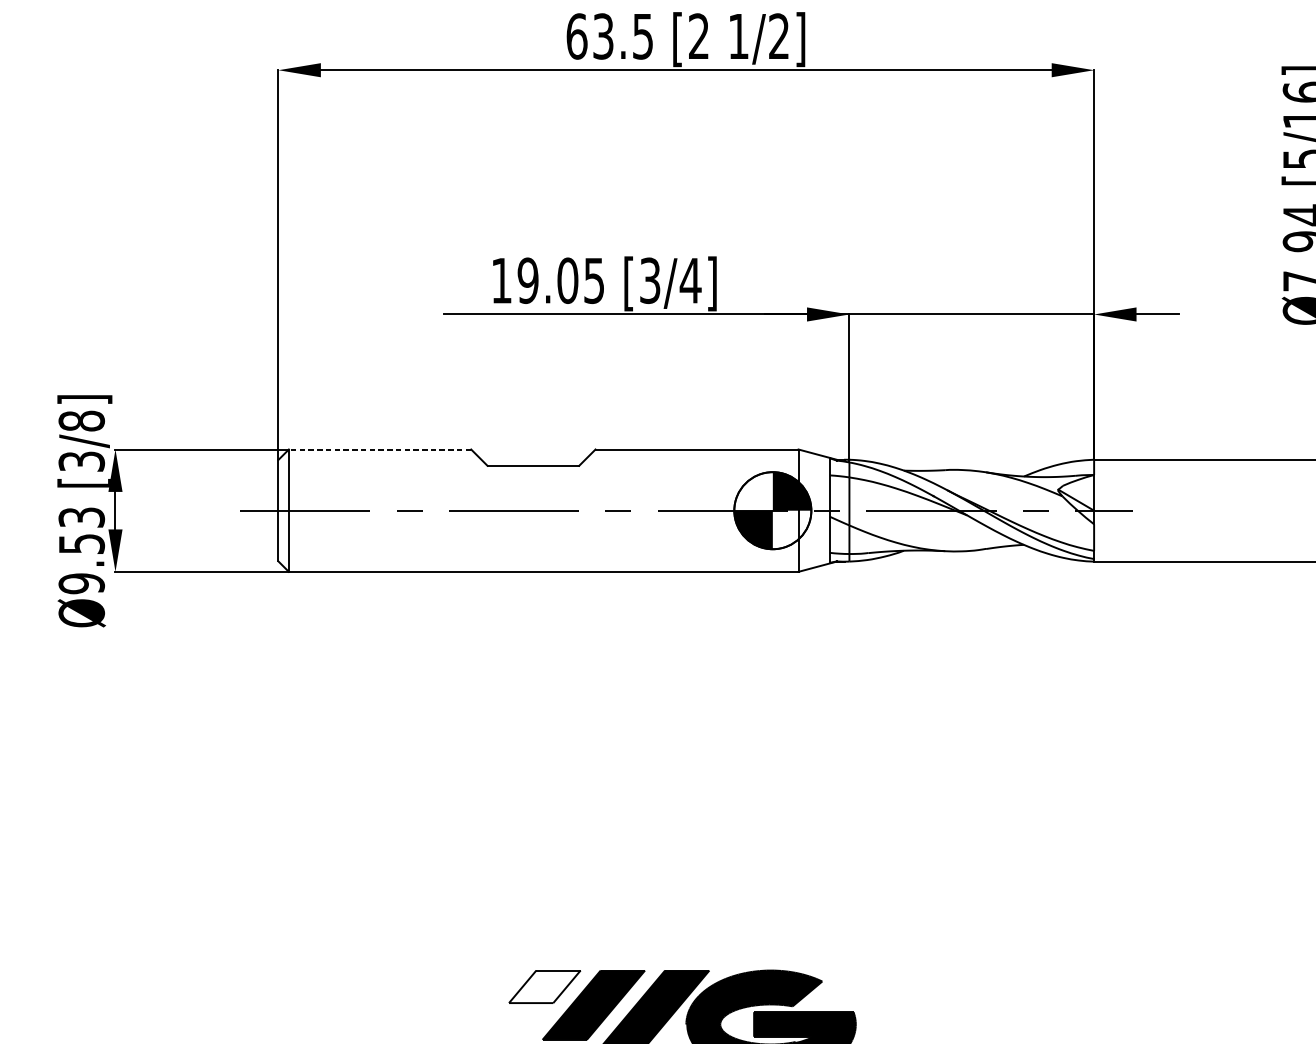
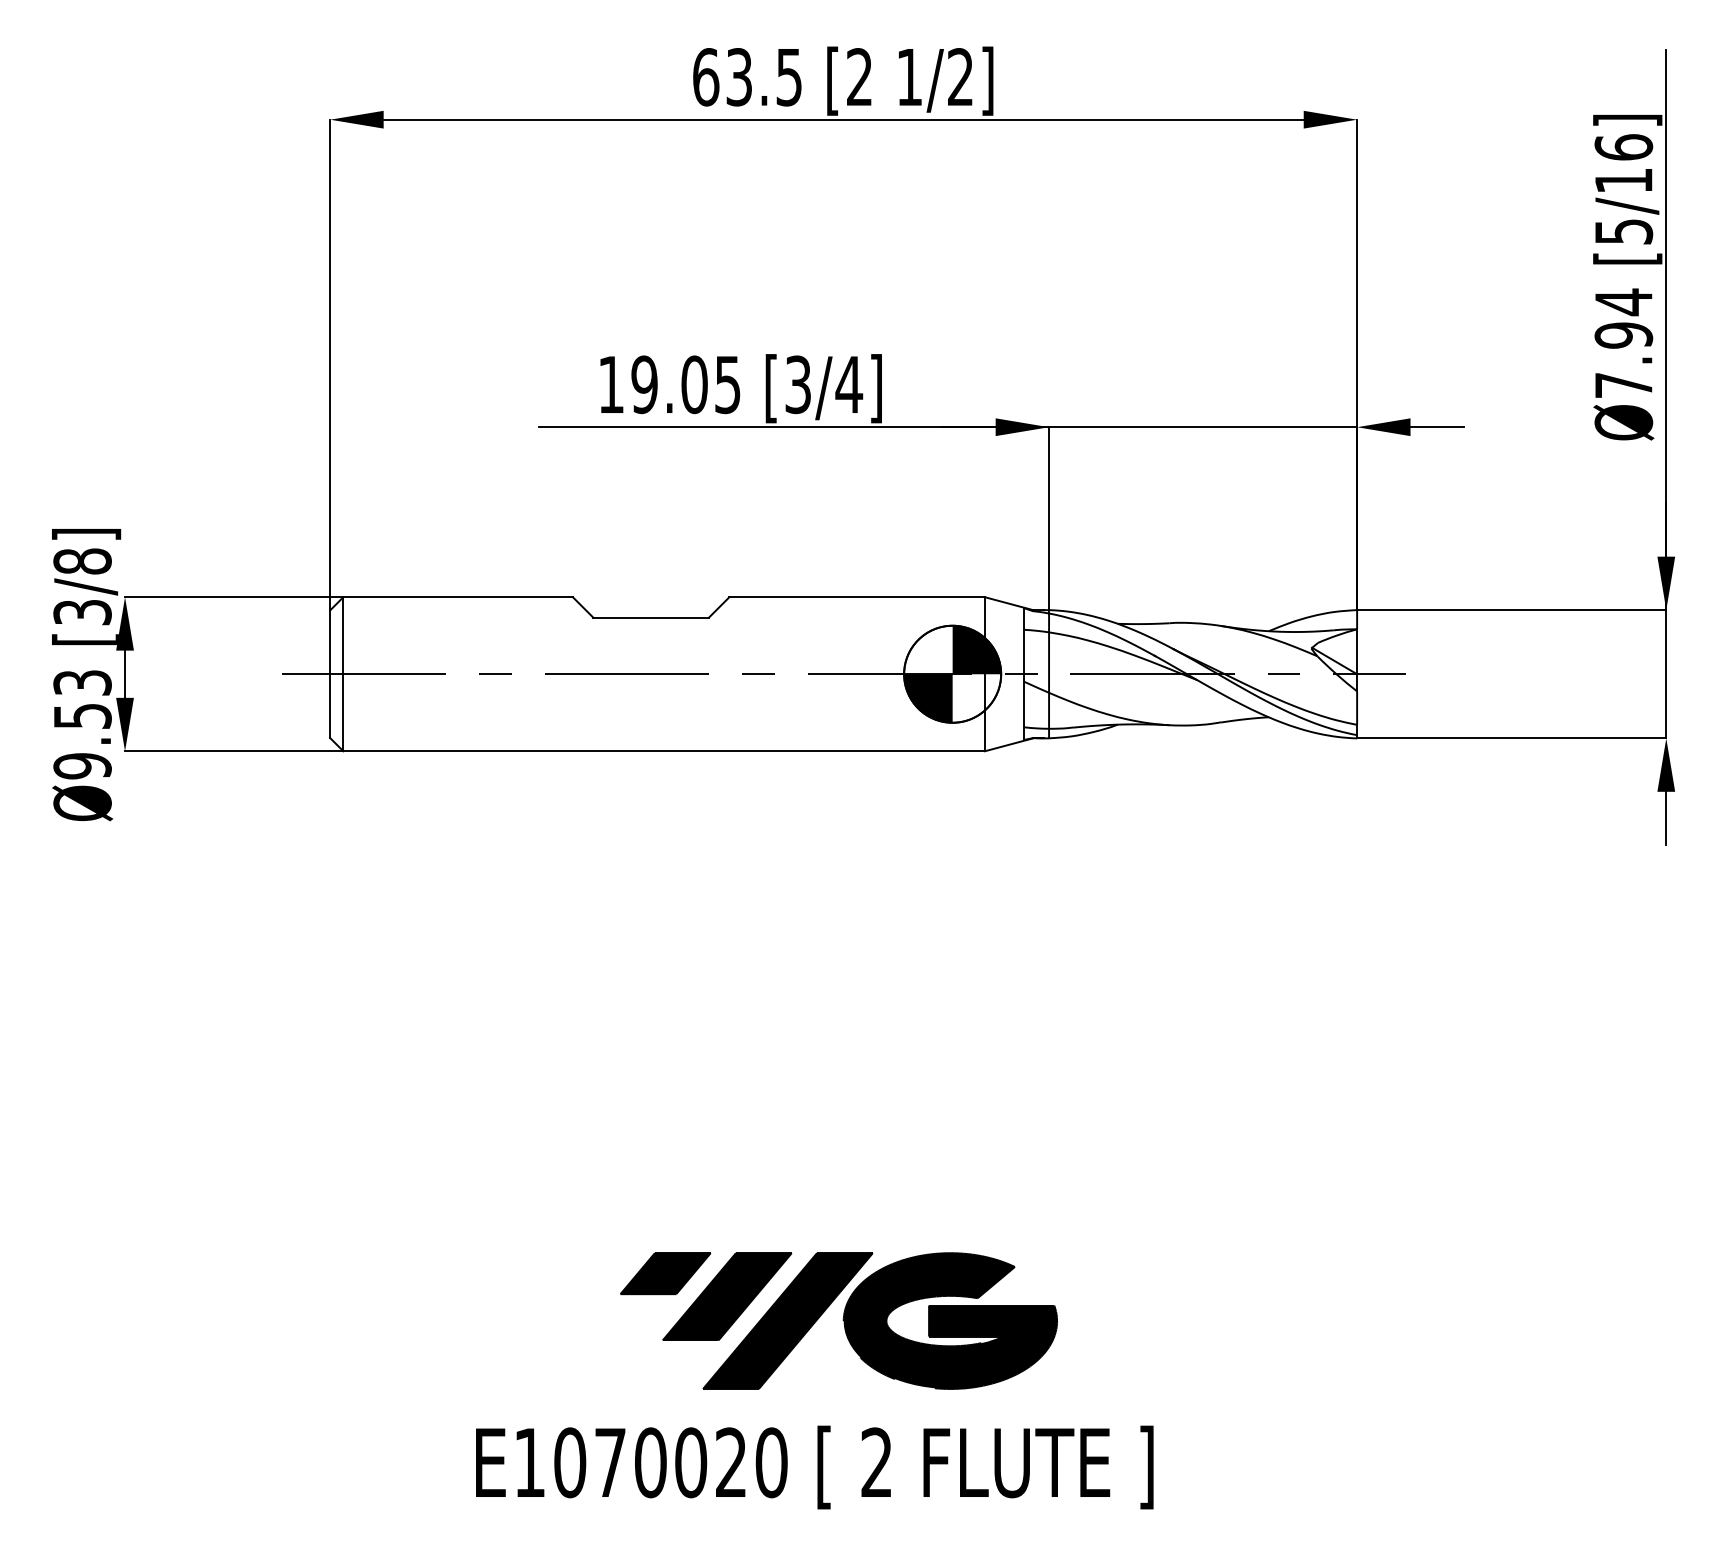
line: (380, 449) -> (458, 597), dashed -> solid
fill: (544, 986) -> (665, 1273), added

